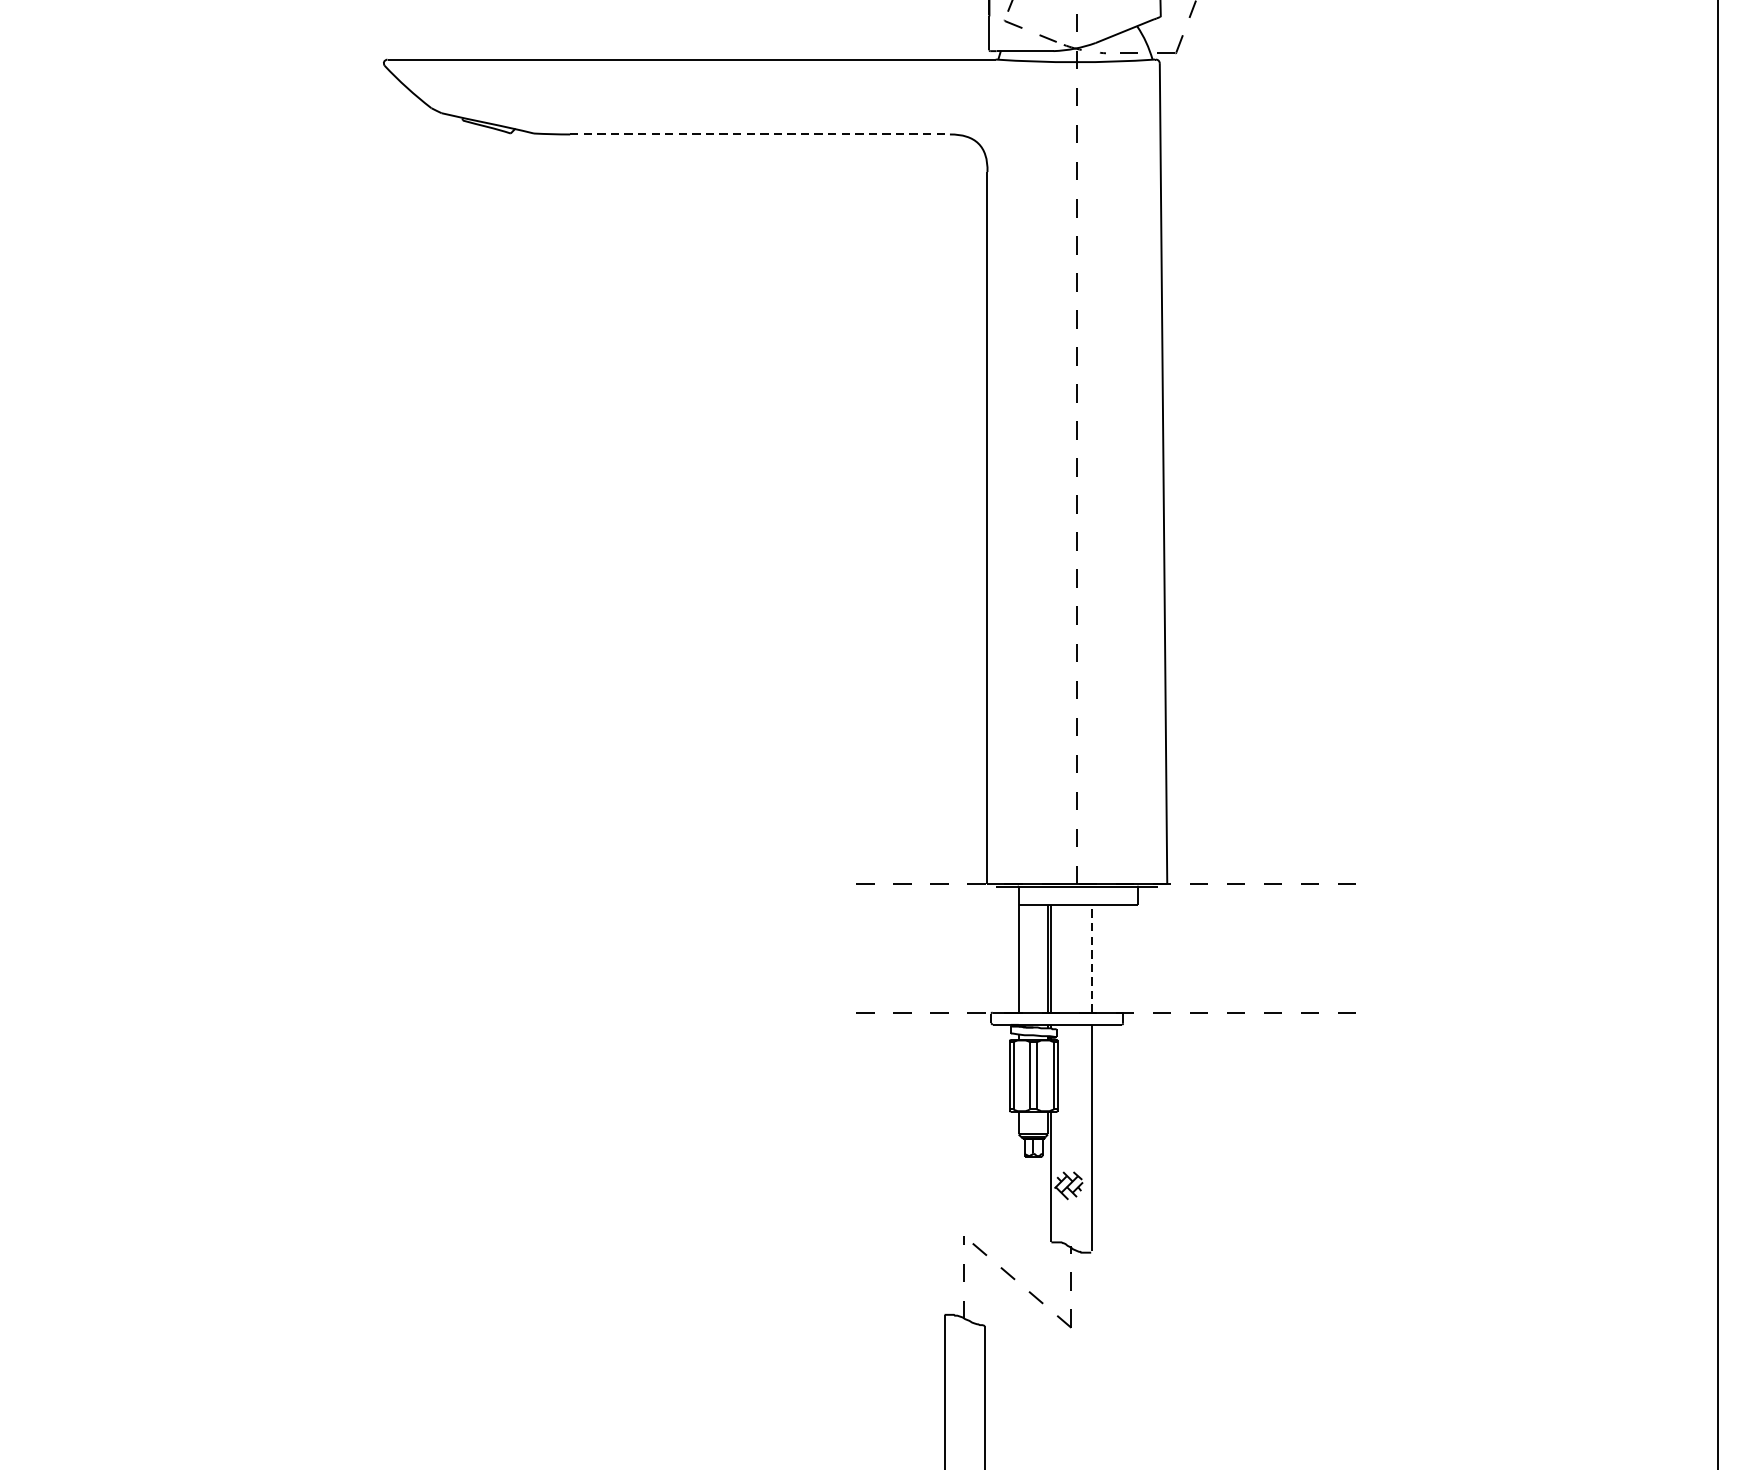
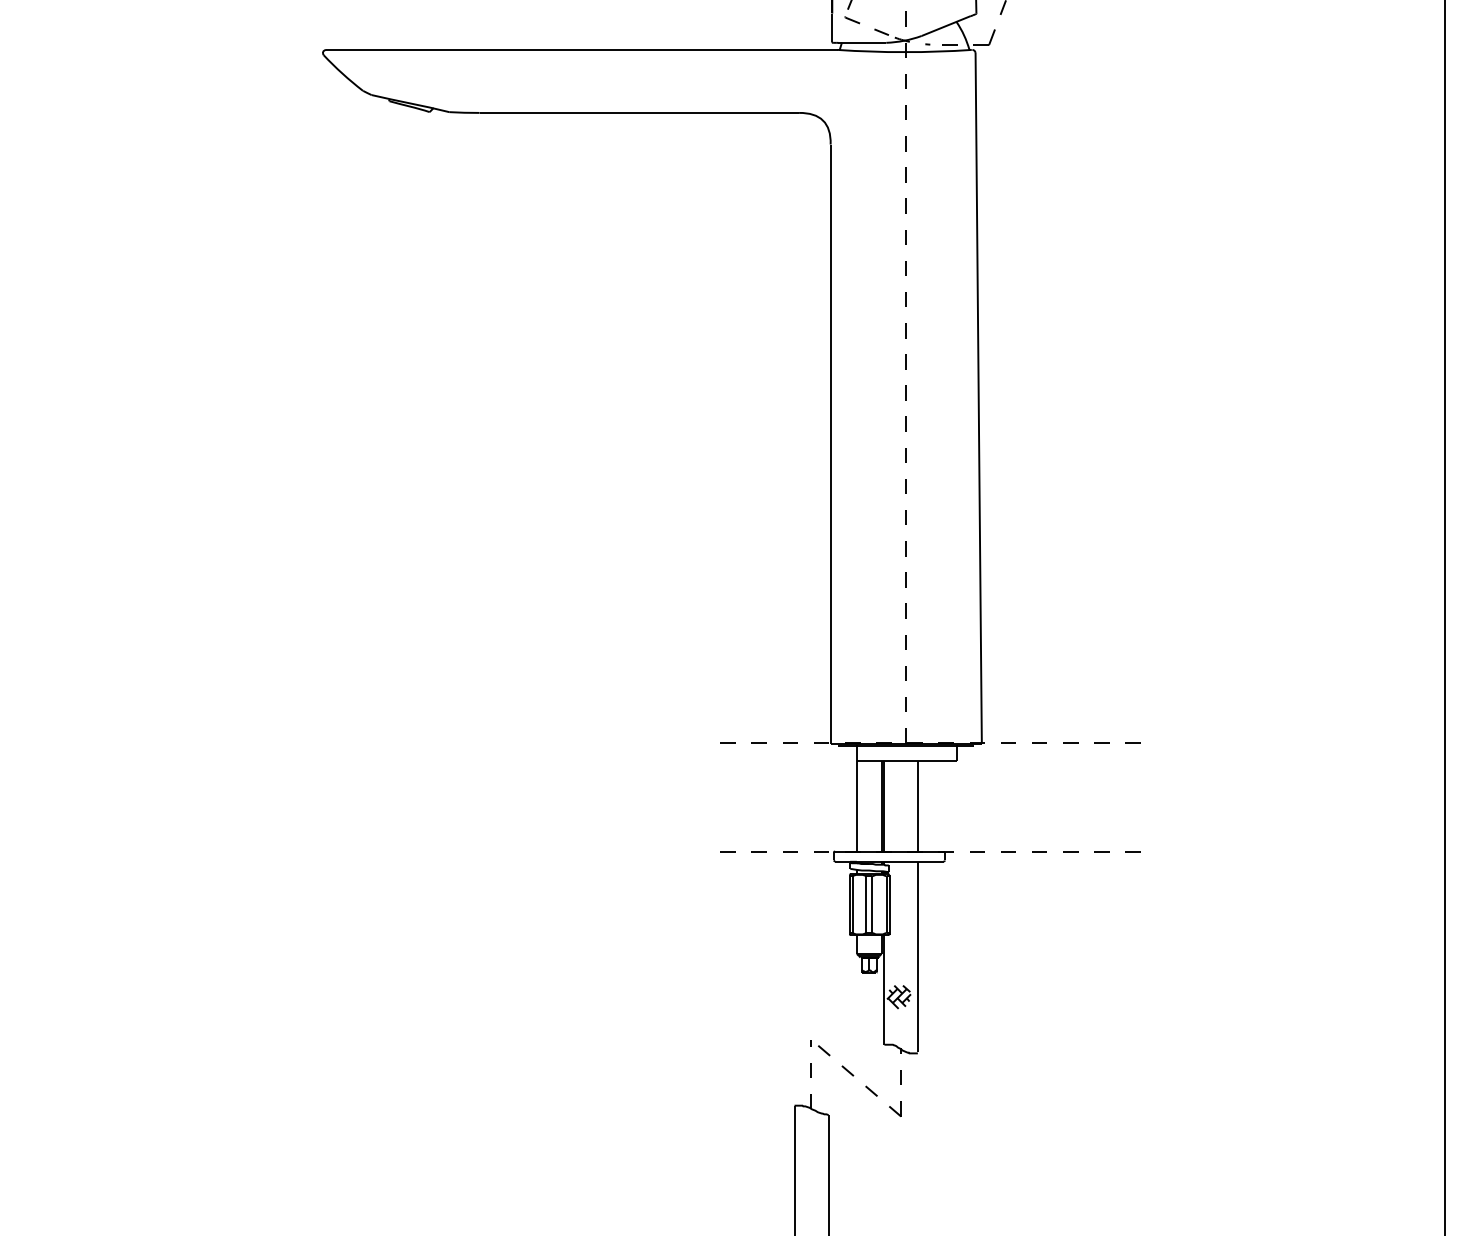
line: (760, 133) -> (639, 112), dashed -> solid
line: (1091, 957) -> (918, 805), dashed -> solid

